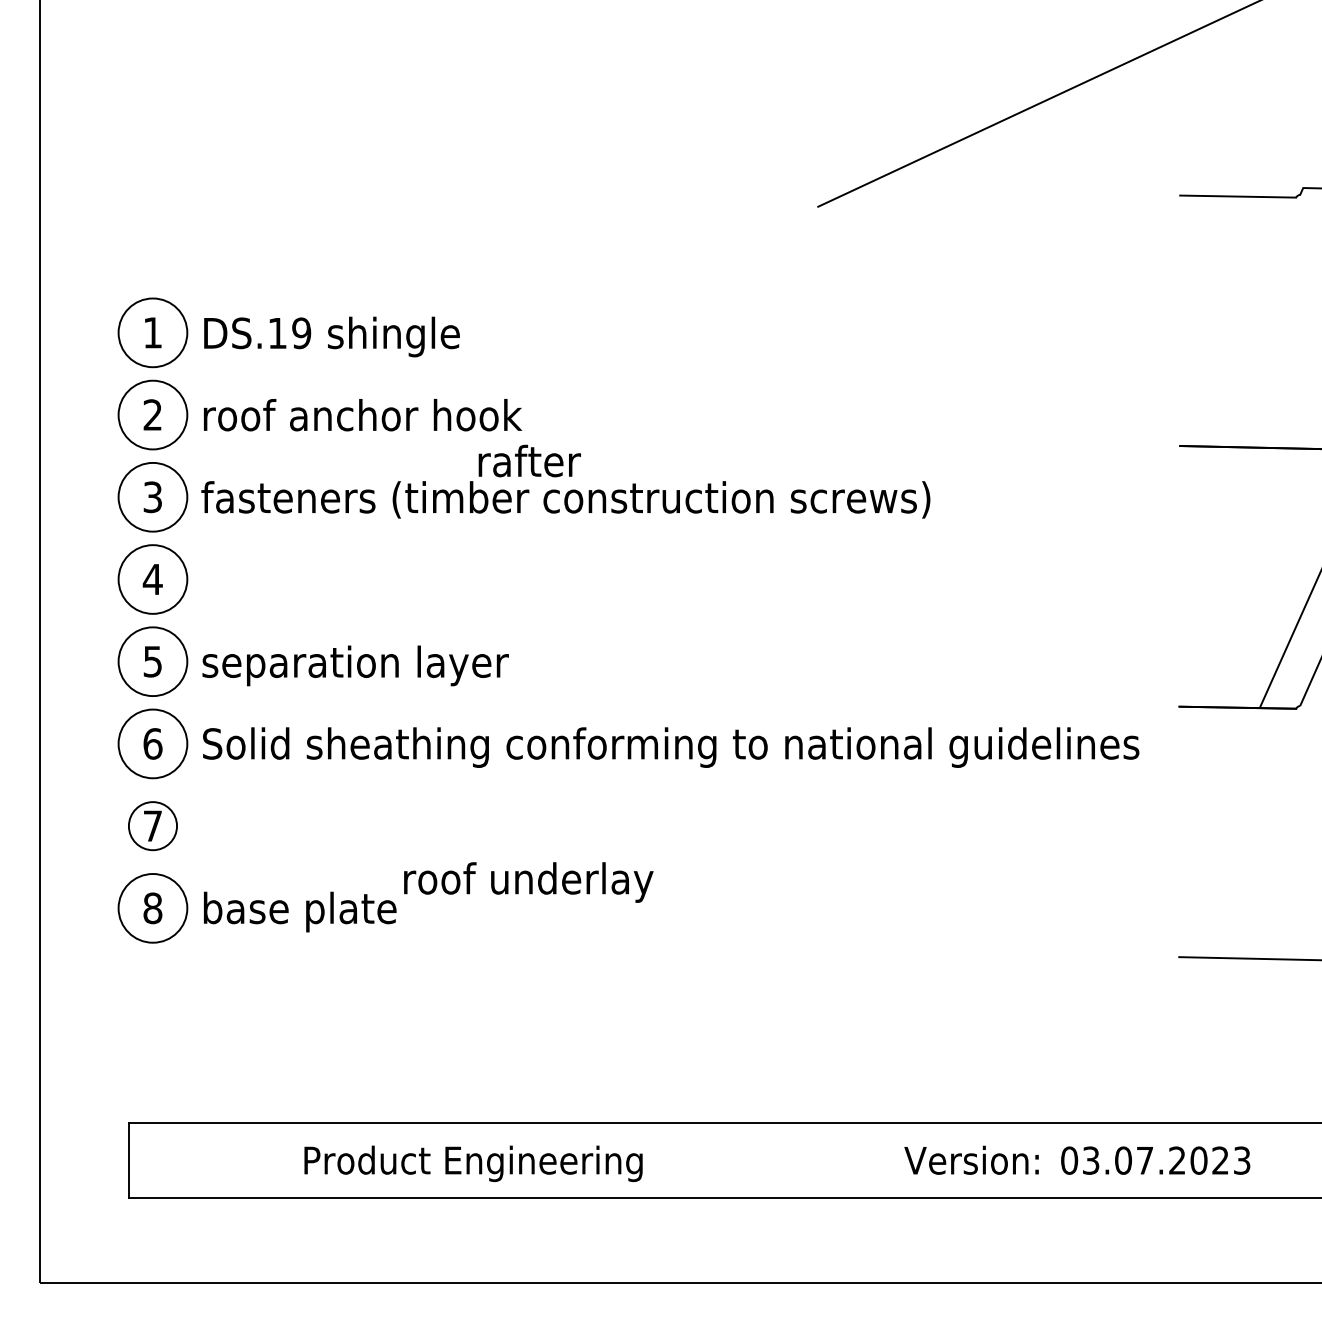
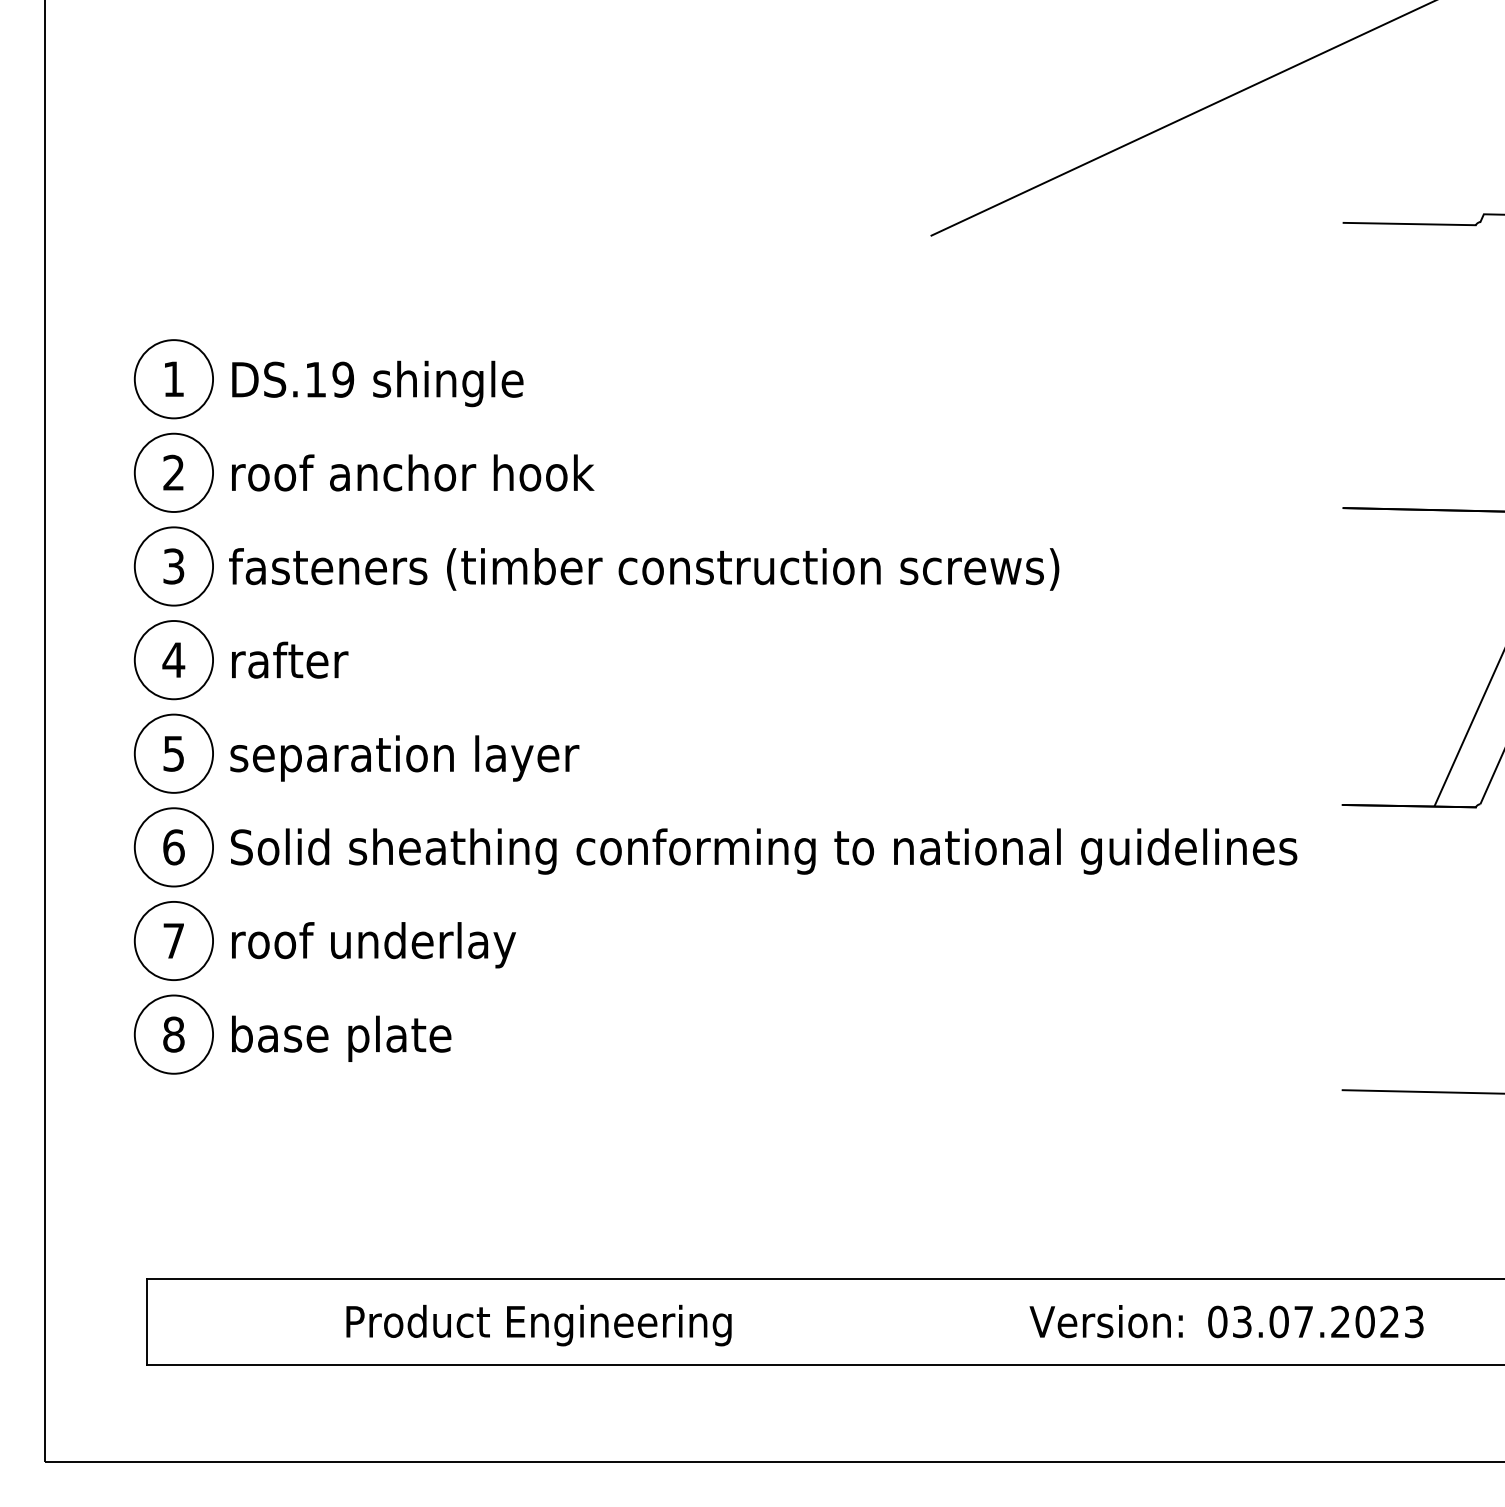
text: (530, 460) -> (290, 659), moved
circle: (152, 825) -> (173, 940), size x1.43
text: (528, 882) -> (373, 945), moved

